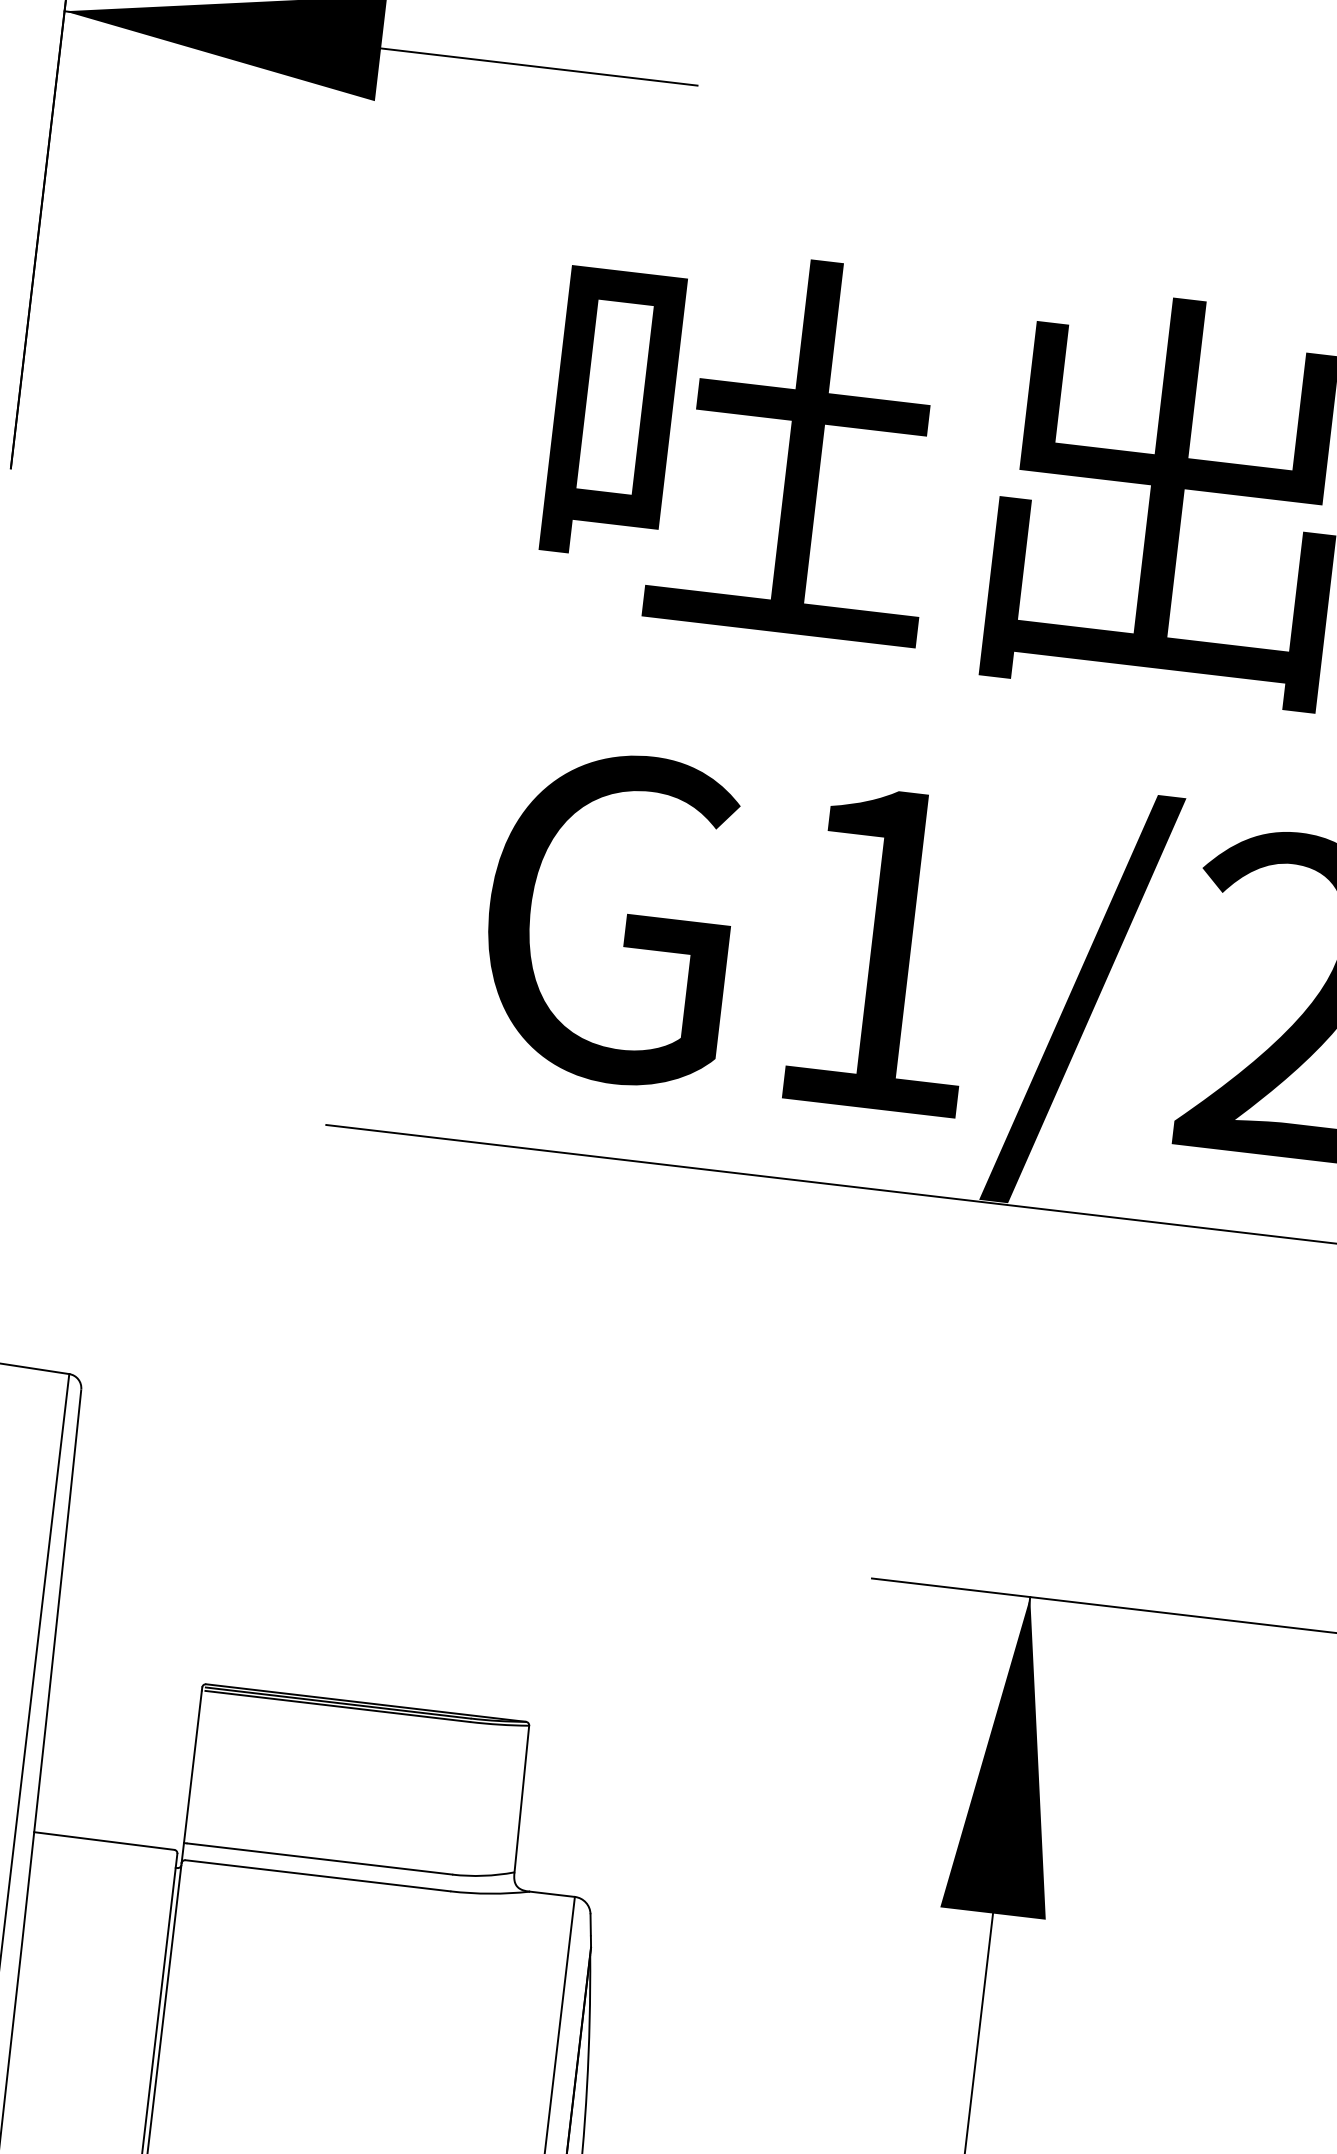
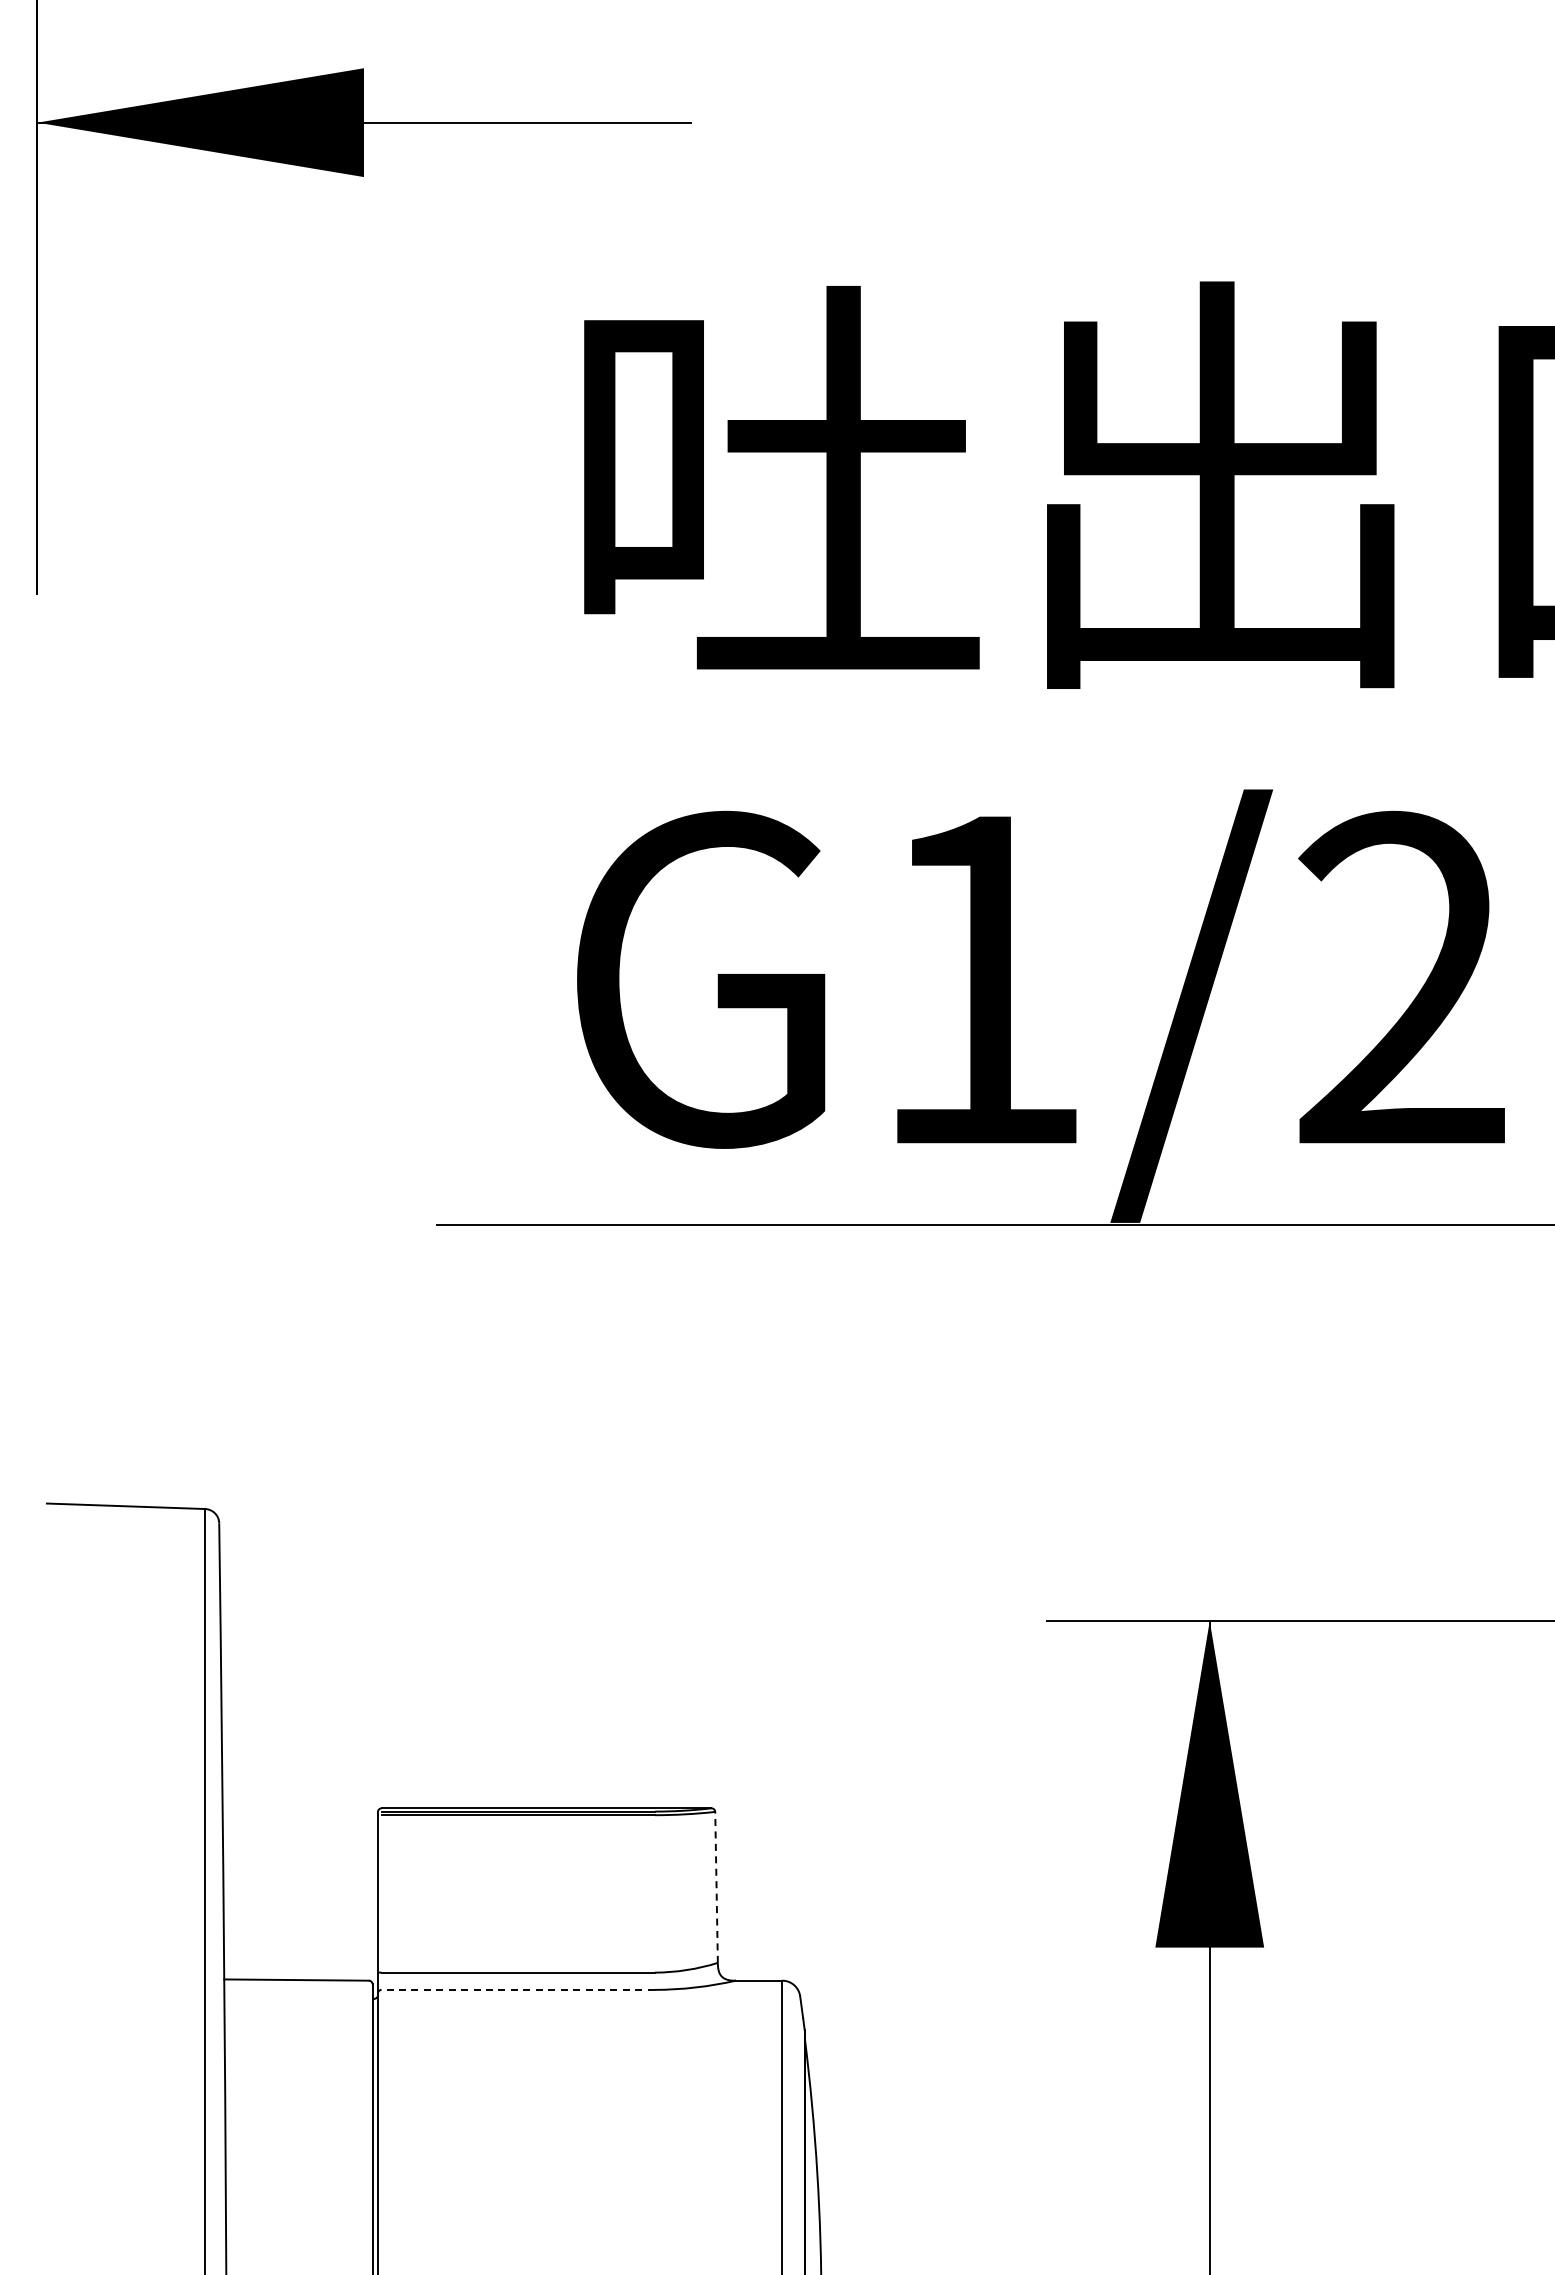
line: (521, 1798) -> (716, 1886), solid -> dashed
line: (318, 1875) -> (518, 1989), solid -> dashed

